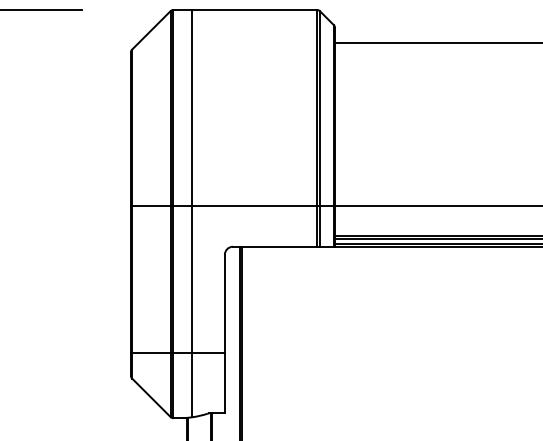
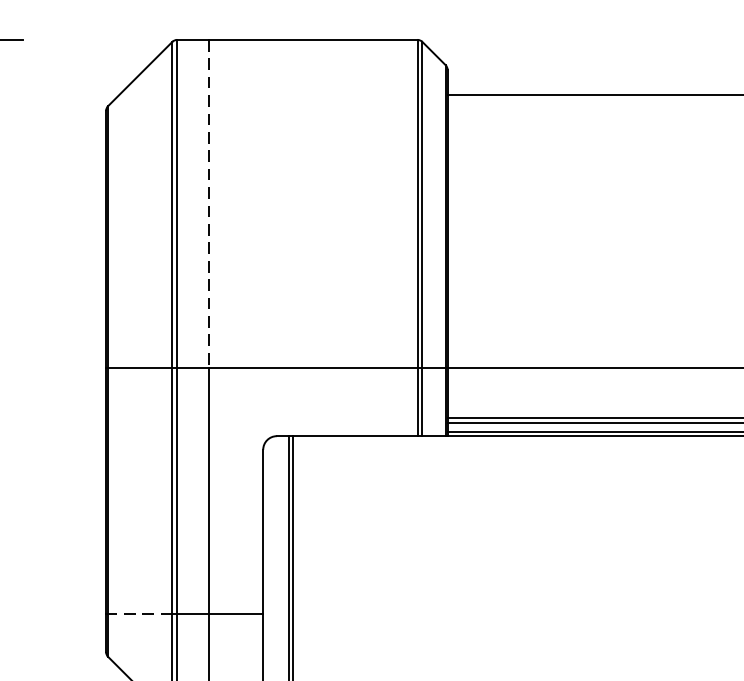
line: (192, 107) -> (209, 203), solid -> dashed
line: (150, 352) -> (138, 613), solid -> dashed

